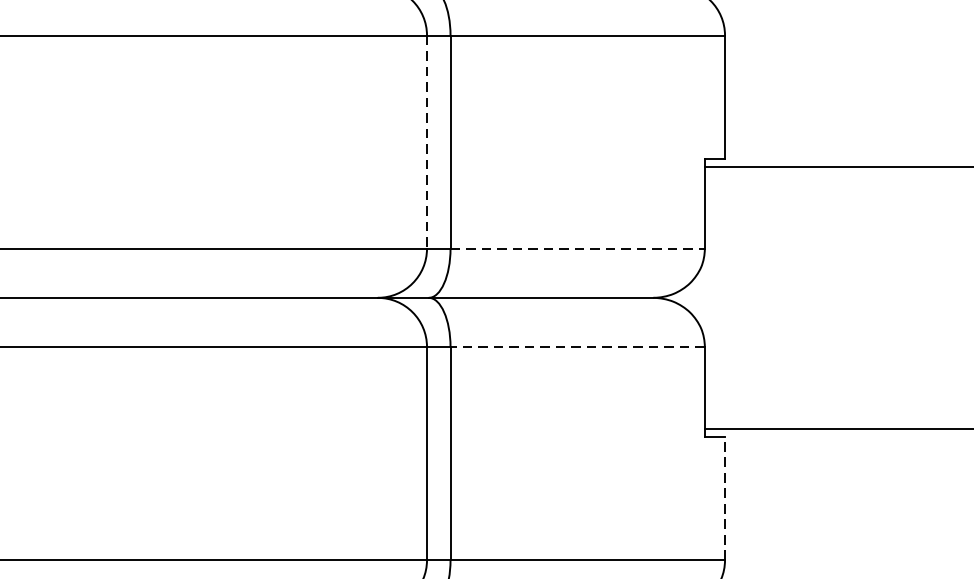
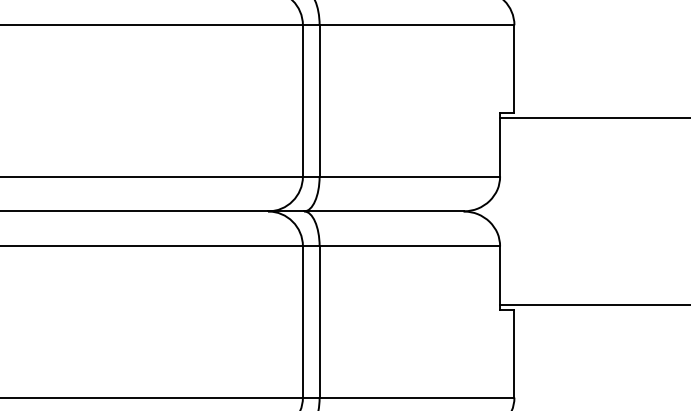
line: (426, 141) -> (302, 100), dashed -> solid
line: (578, 248) -> (410, 176), dashed -> solid
line: (577, 347) -> (409, 246), dashed -> solid
line: (725, 498) -> (514, 353), dashed -> solid

